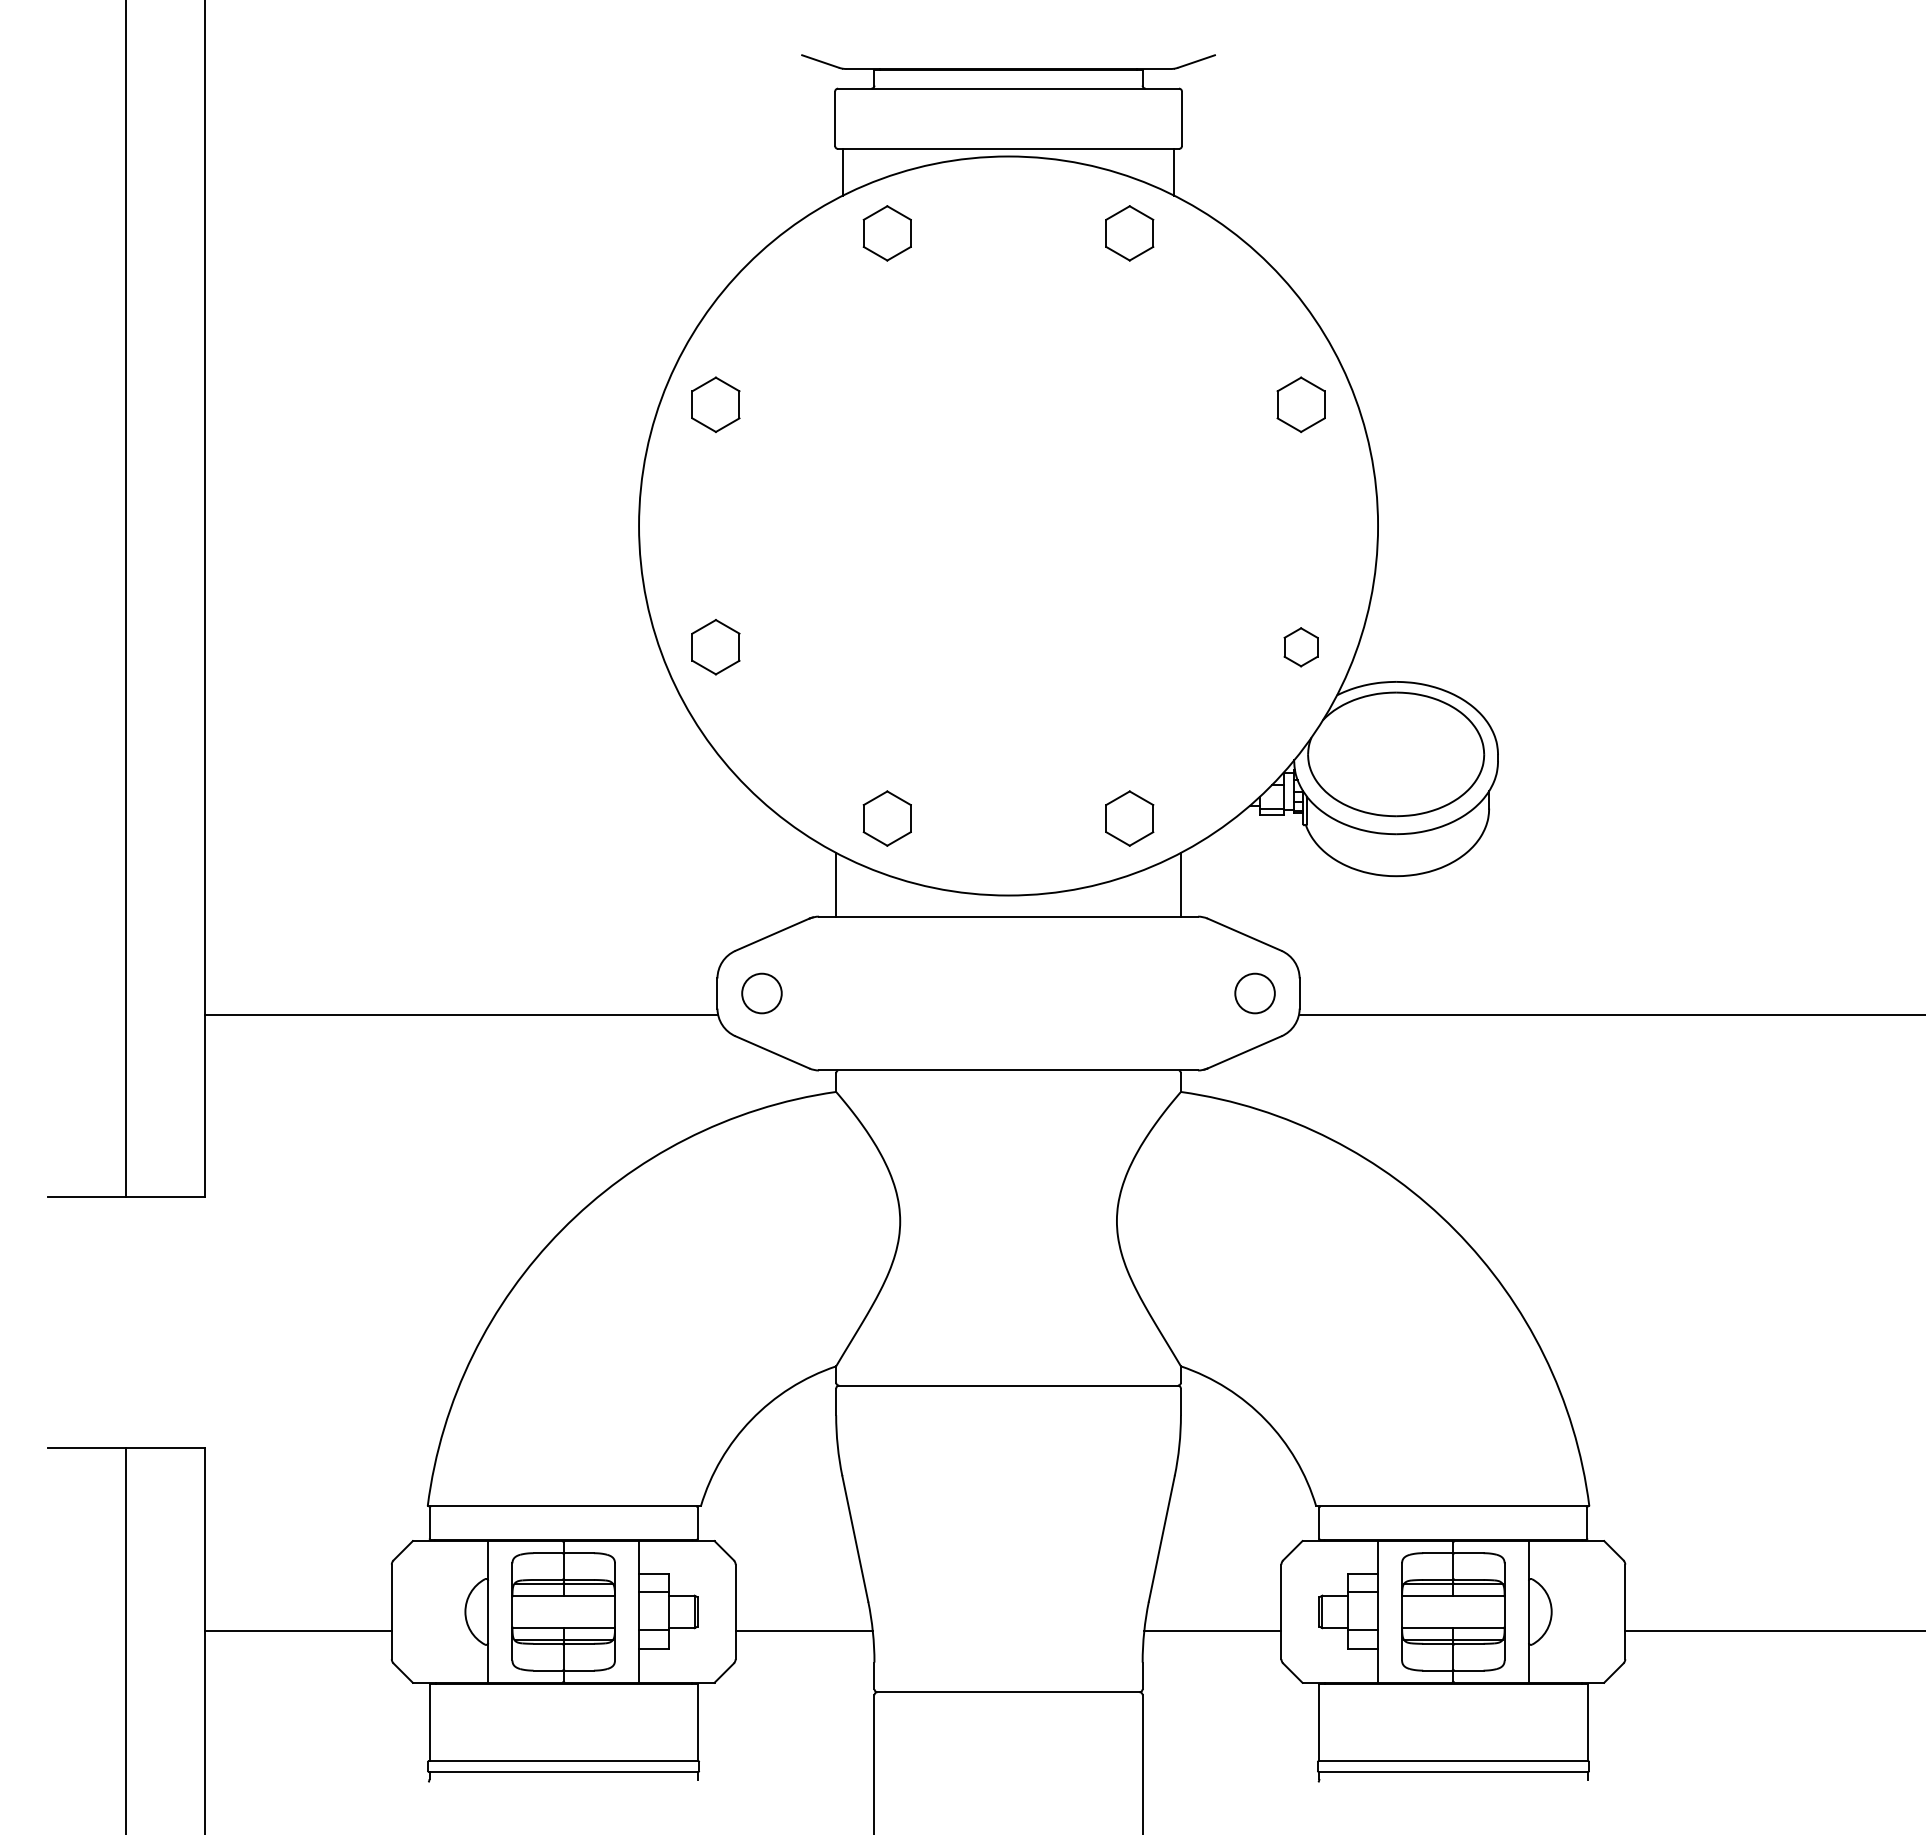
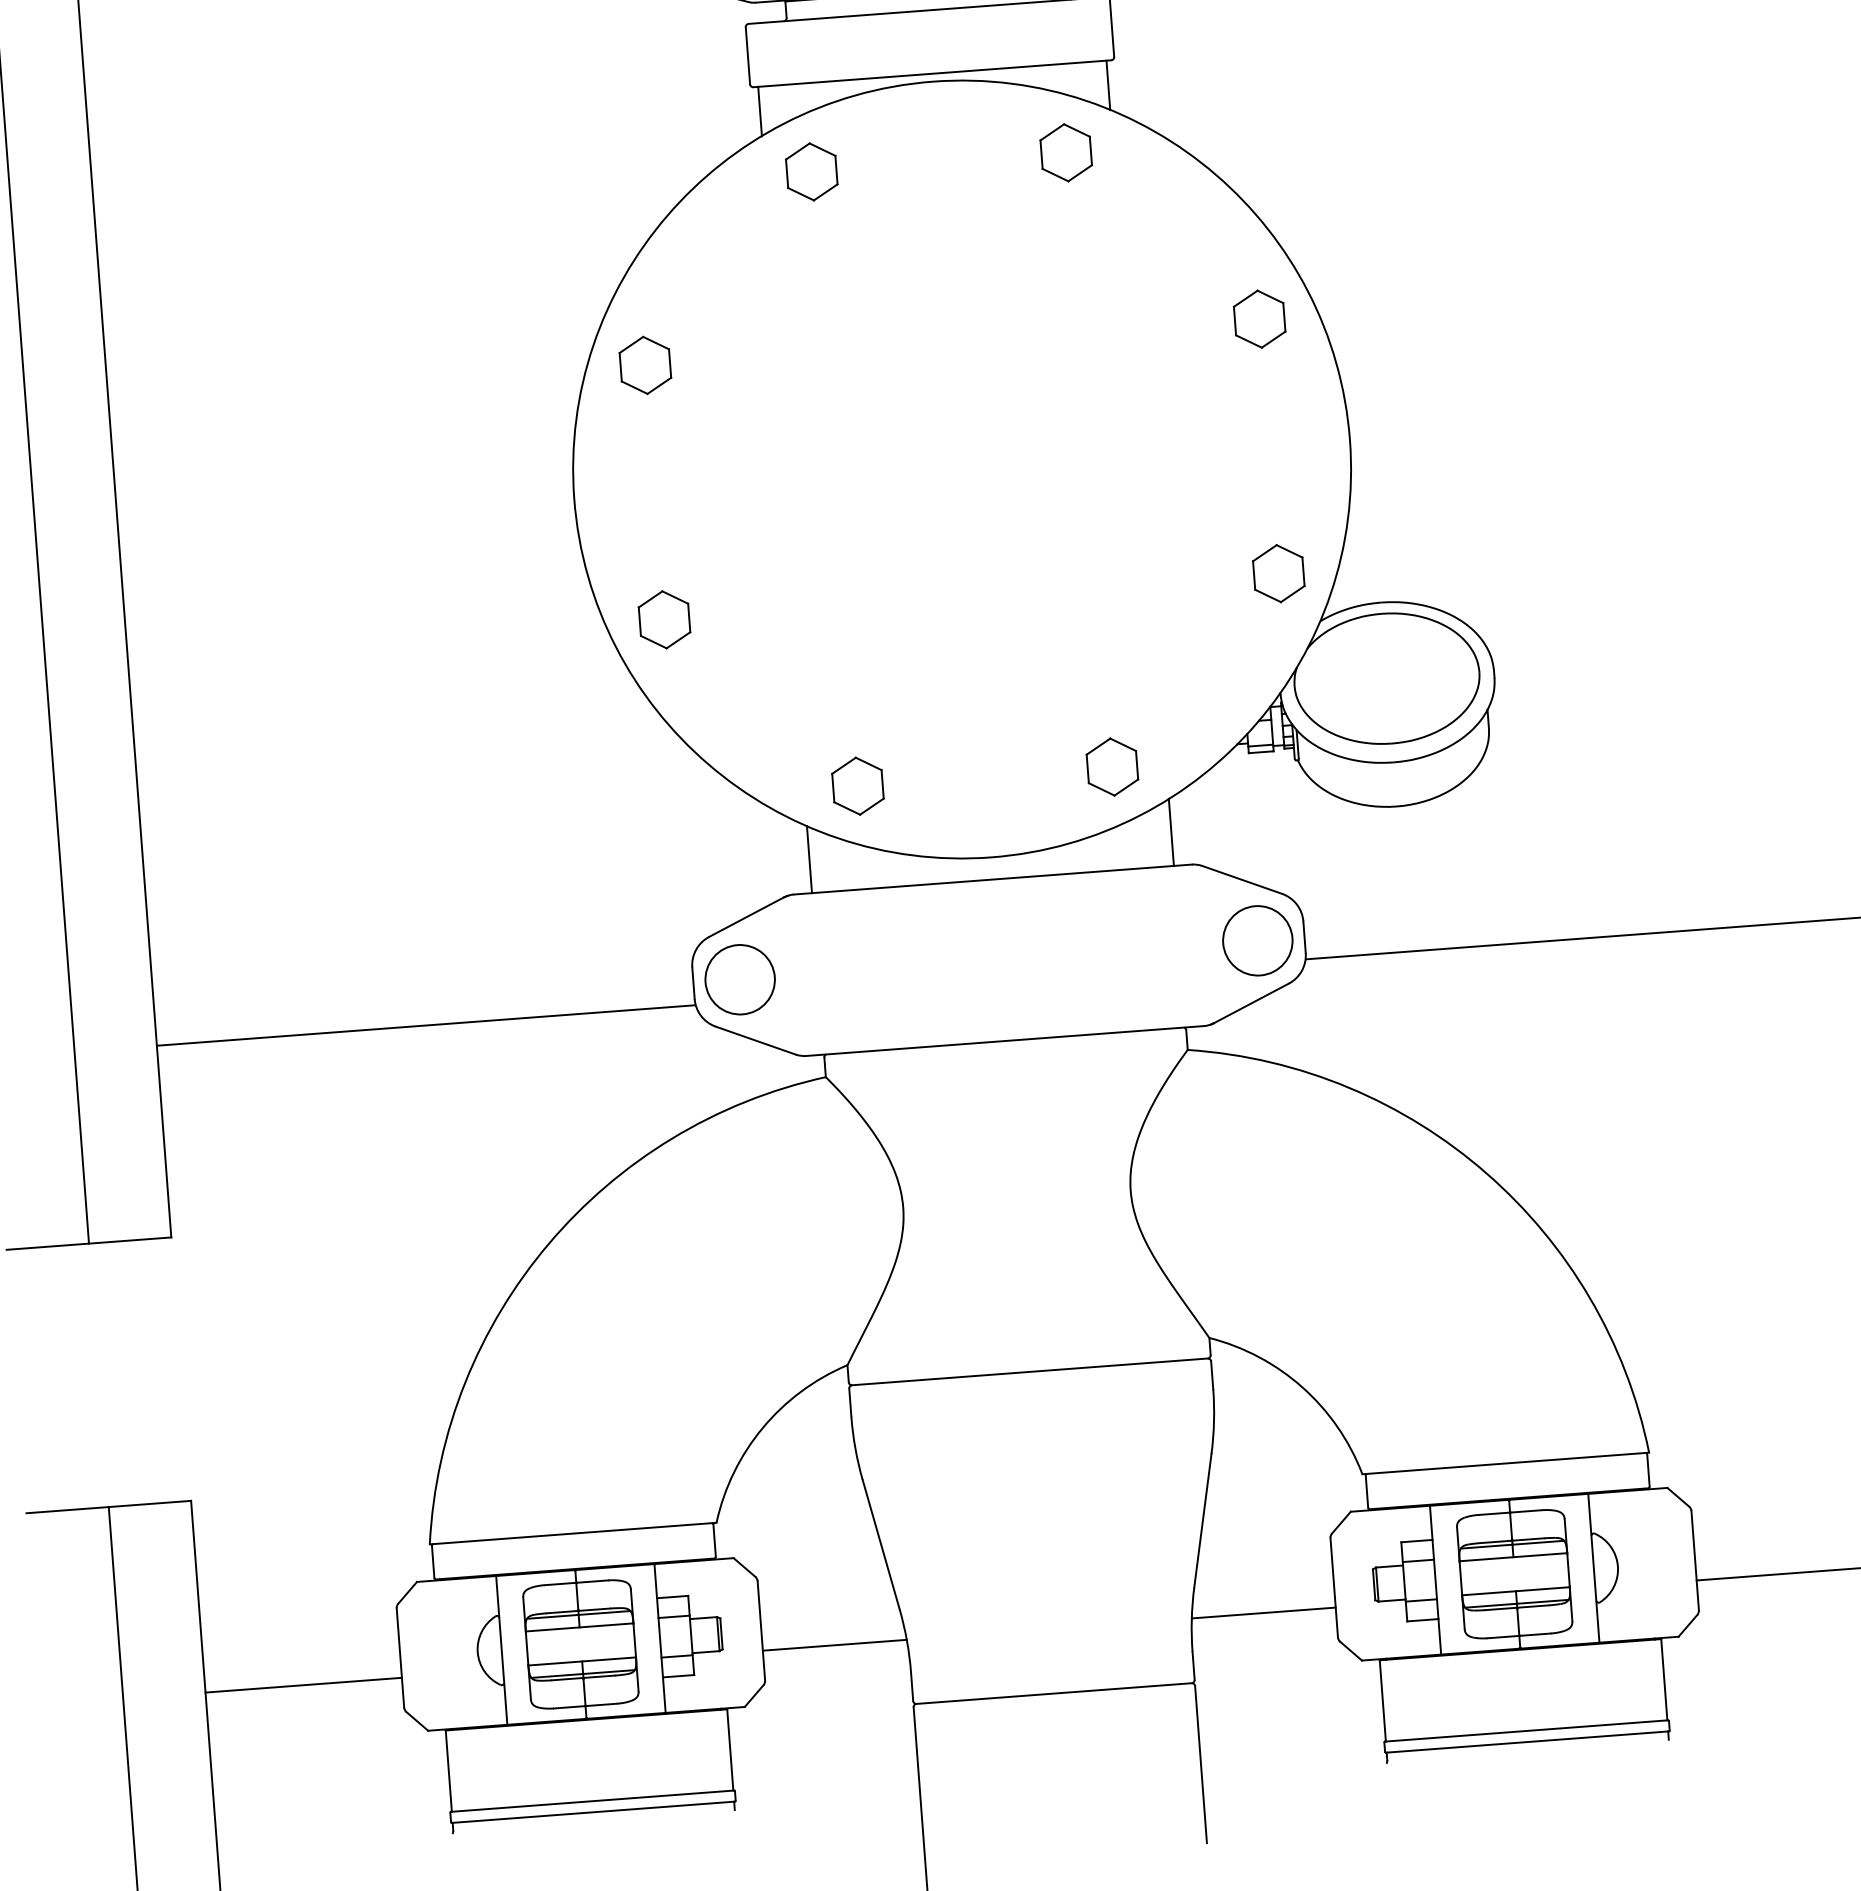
part: (1300, 647) -> (1278, 574), size x1.43
circle: (761, 993) -> (739, 979), size x1.67
circle: (1254, 993) -> (1257, 940), size x1.67

